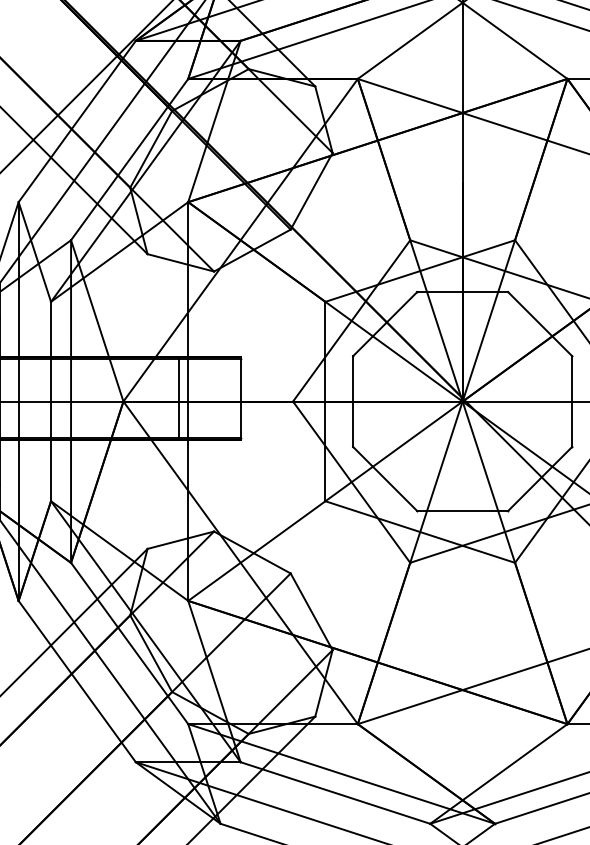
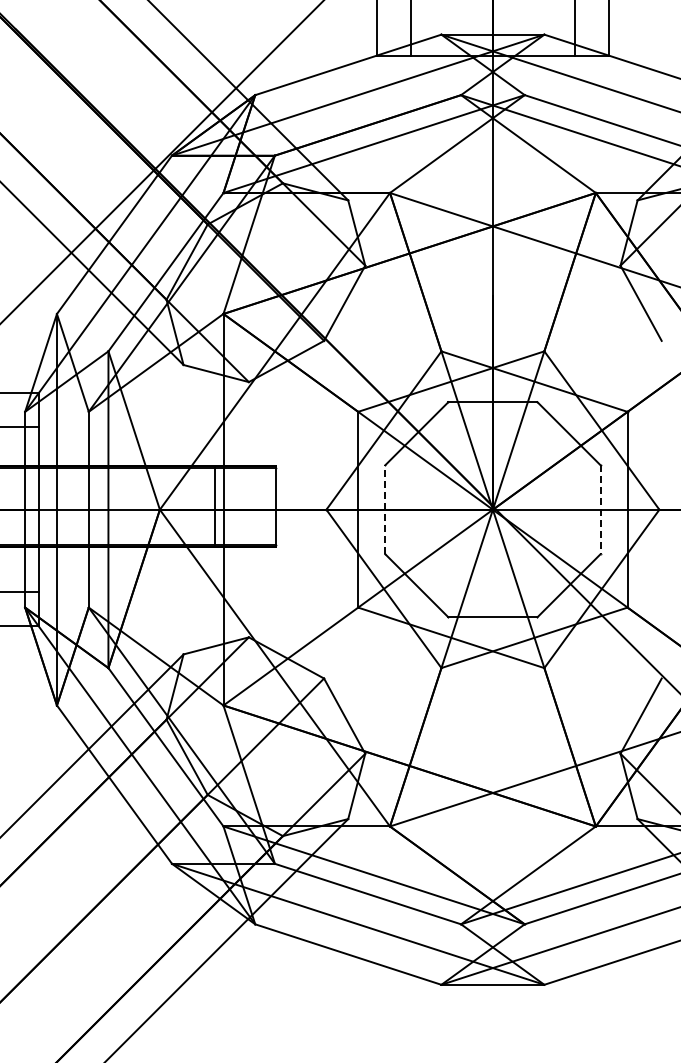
line: (353, 401) -> (385, 509), solid -> dashed
line: (572, 401) -> (600, 509), solid -> dashed

